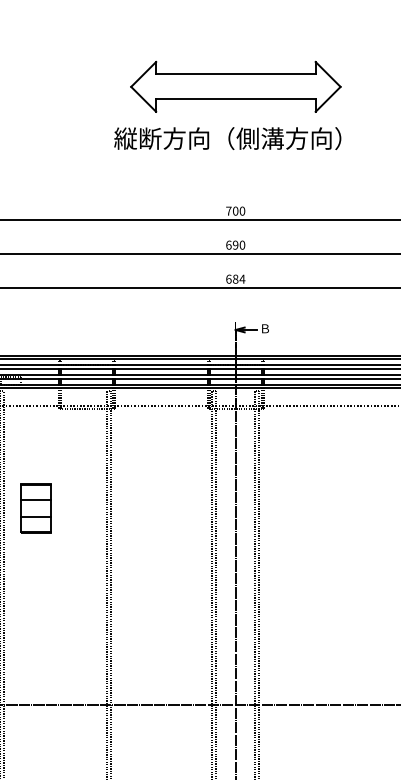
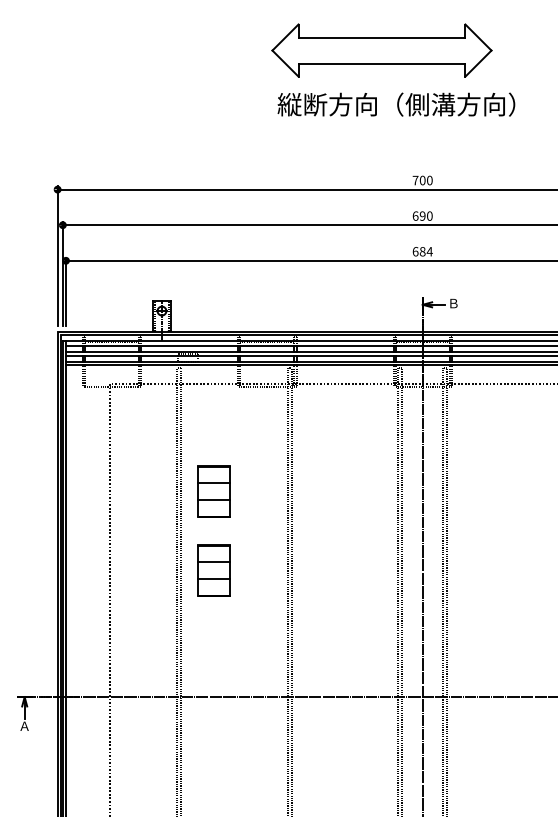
part: (235, 86) -> (381, 50), moved
text: (227, 138) -> (396, 104), moved
part: (35, 583) -> (213, 570), added

